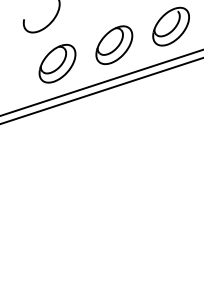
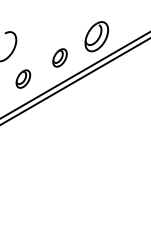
part: (113, 44) -> (59, 57), size x0.6
part: (57, 62) -> (23, 78), size x0.6

